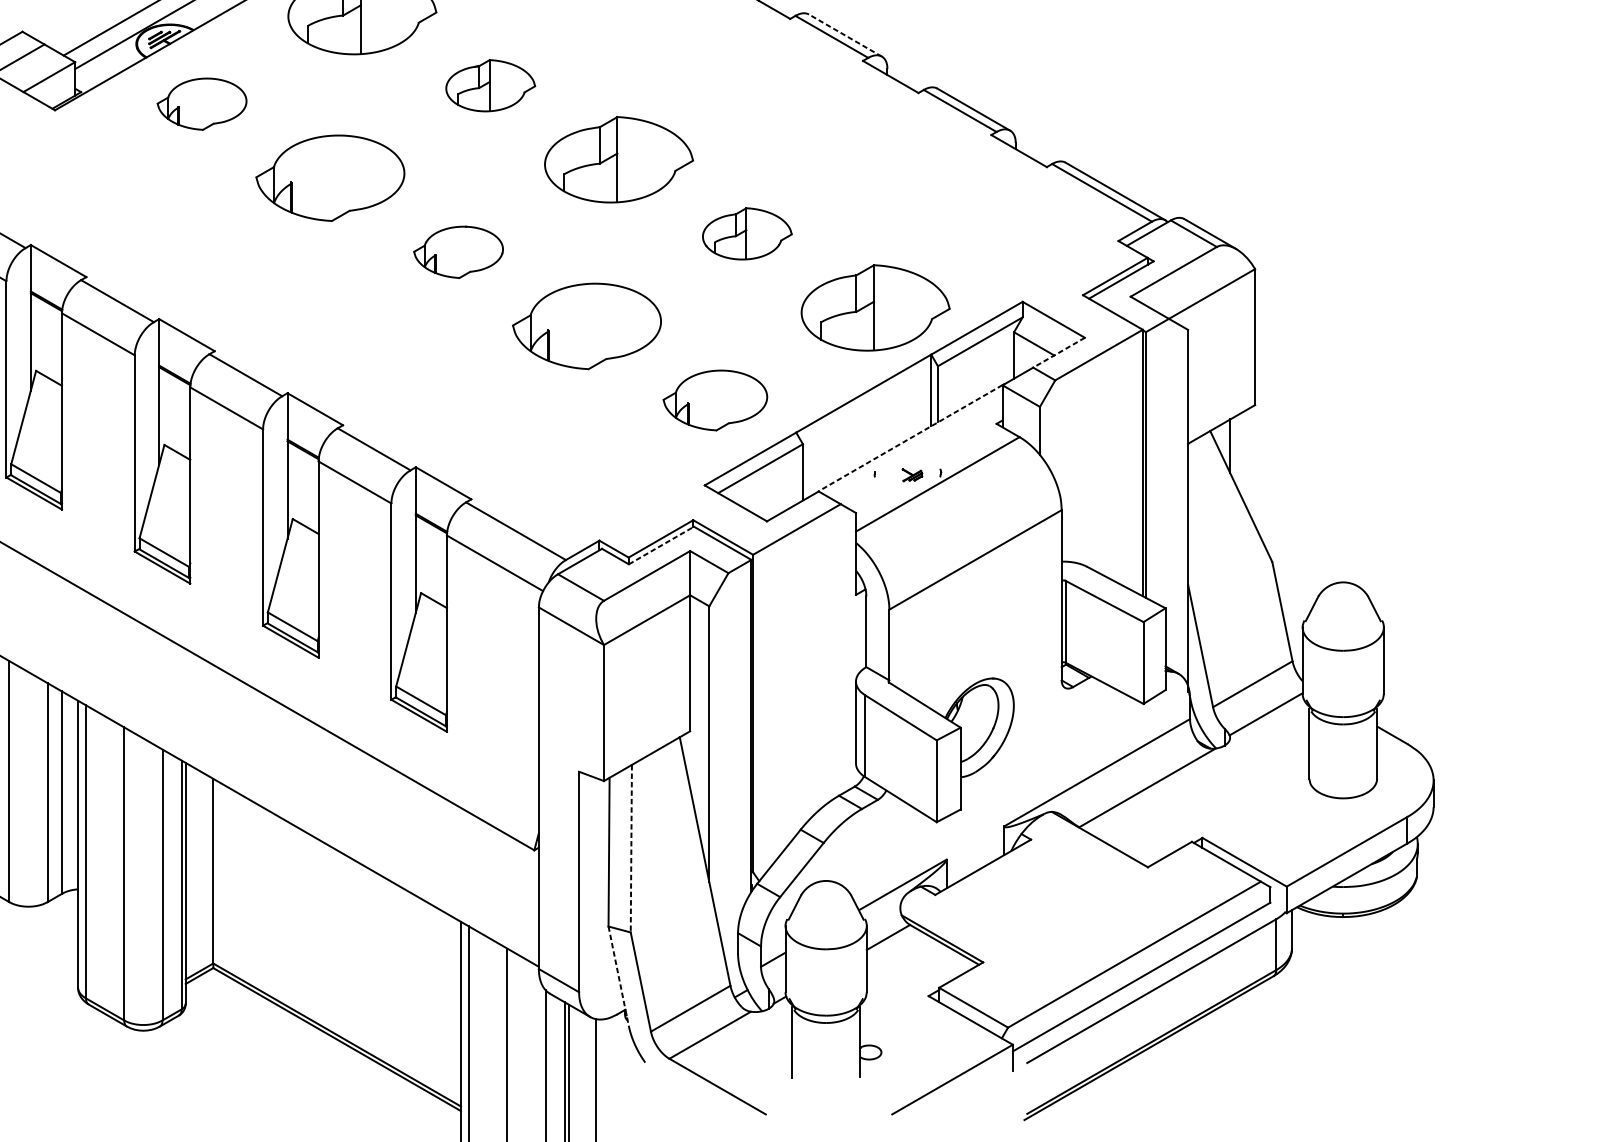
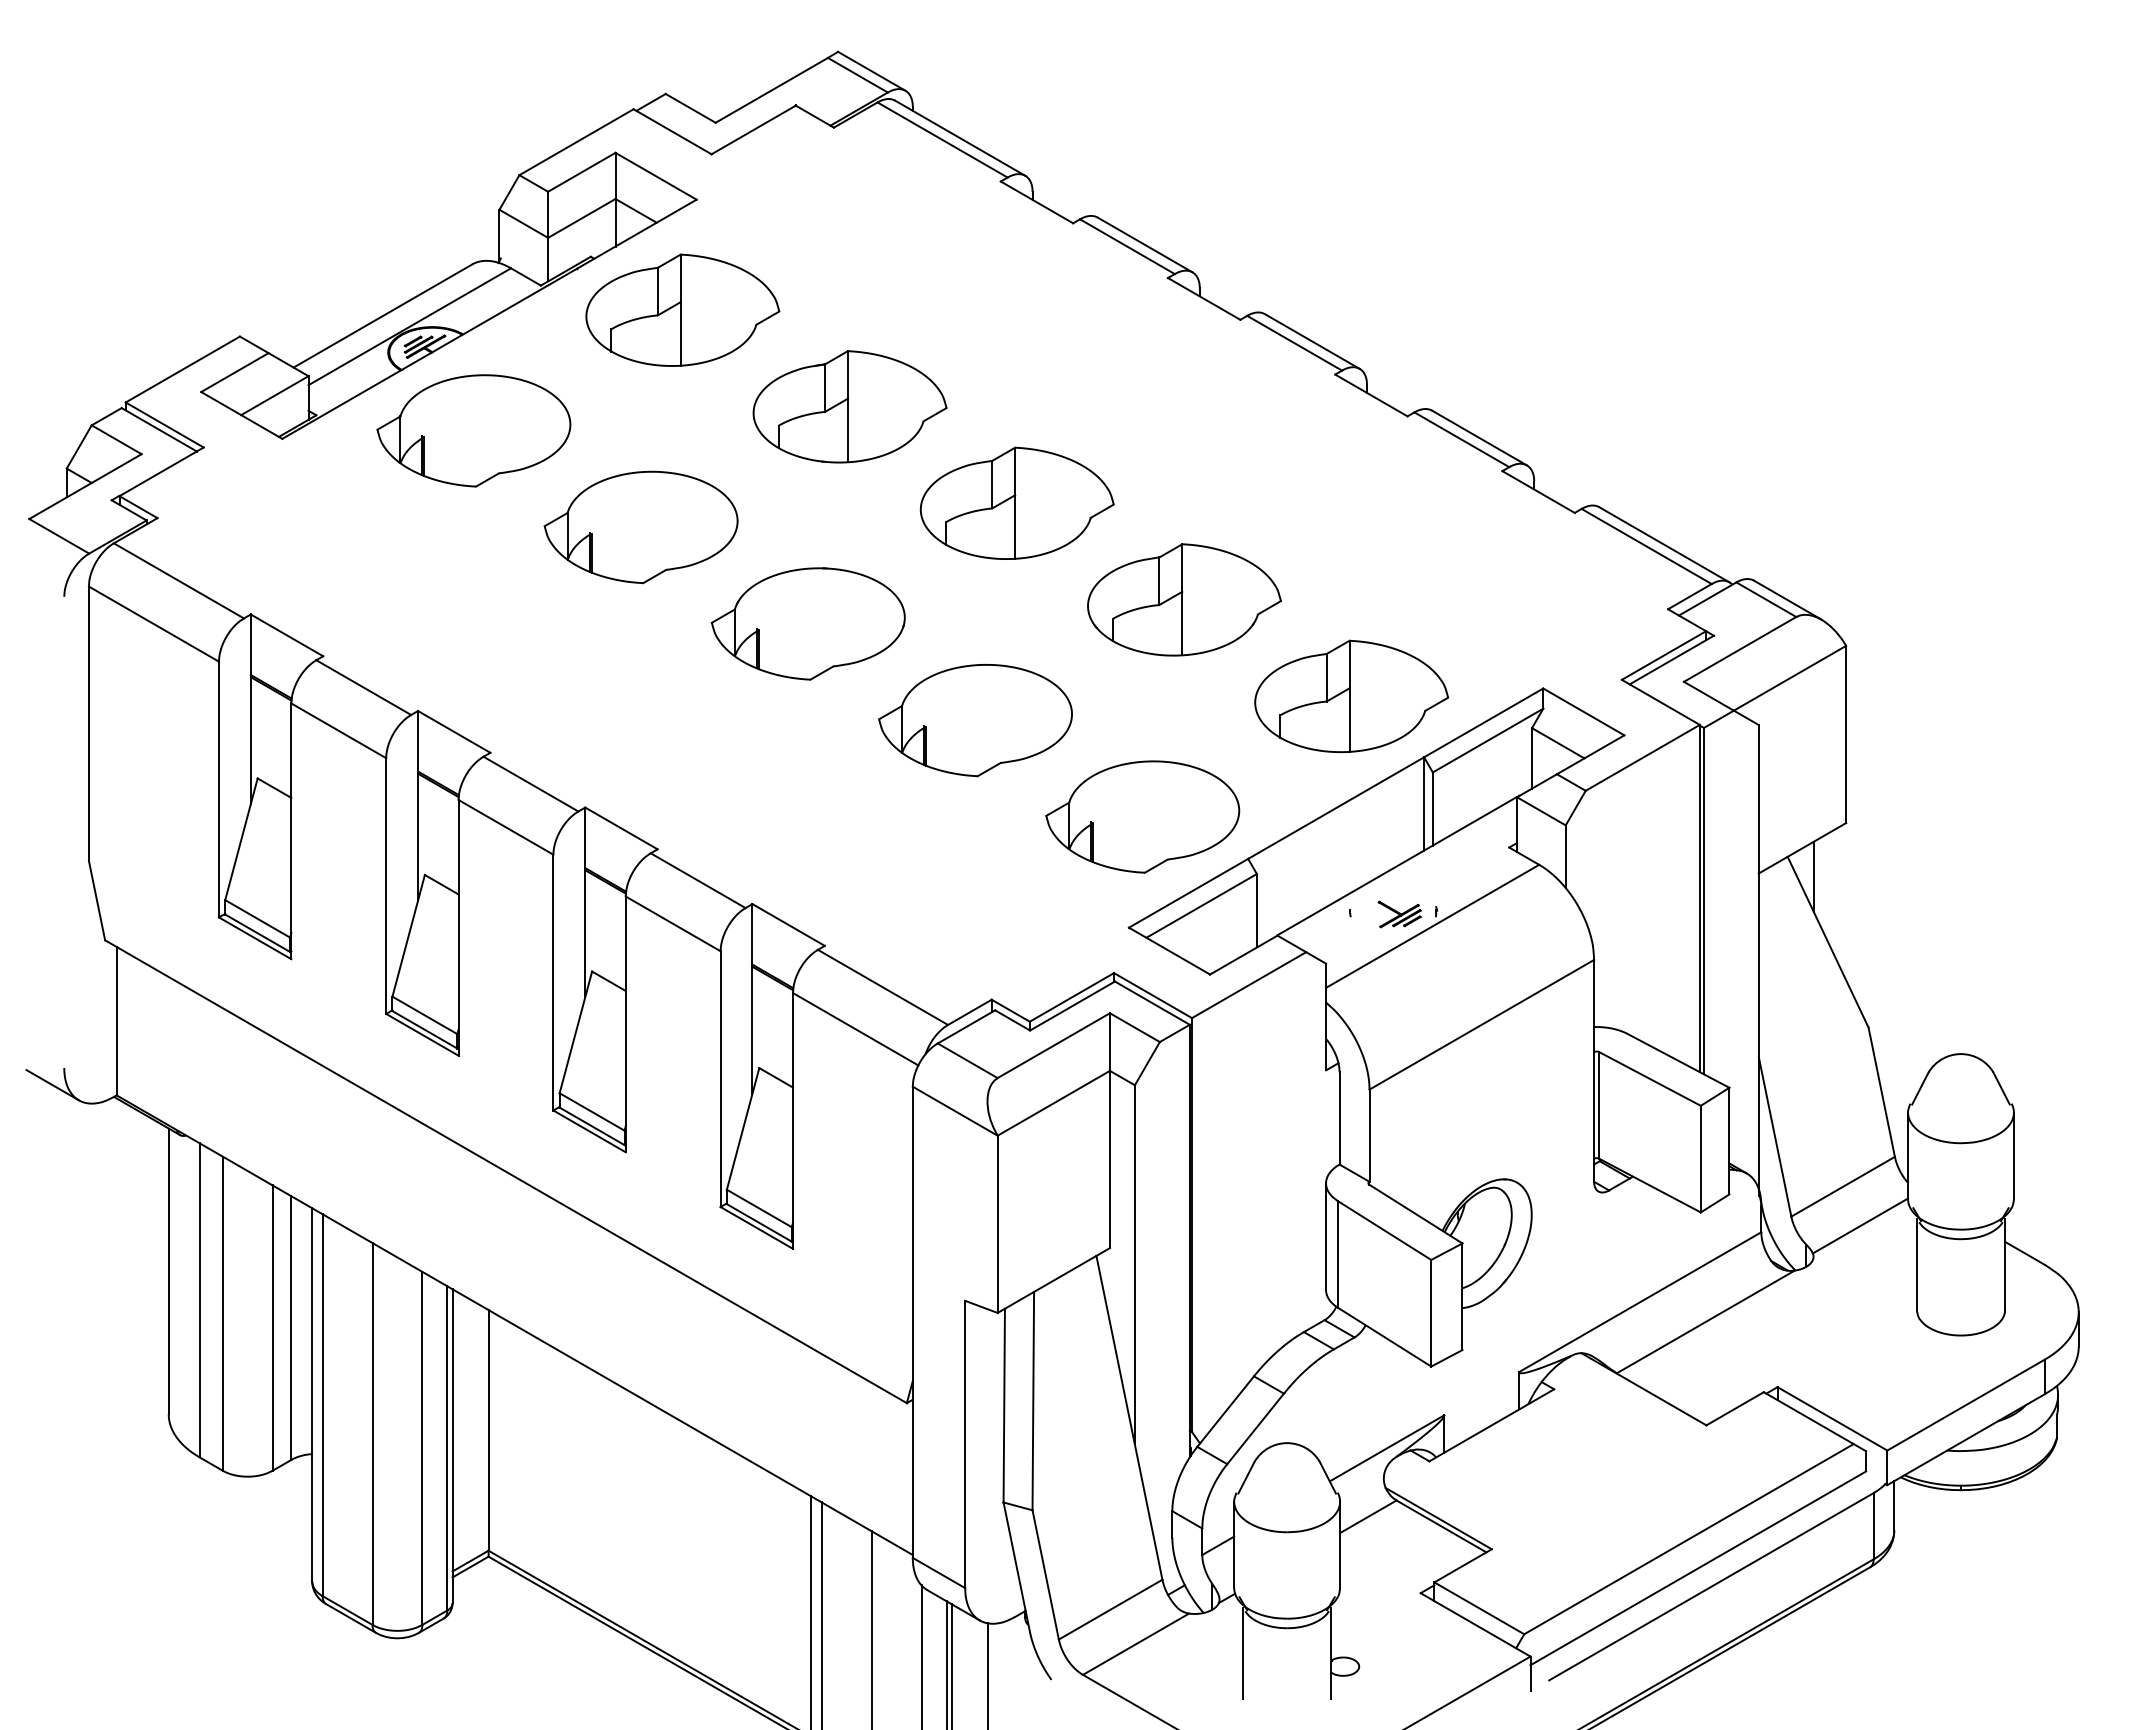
line: (845, 35) -> (1312, 341), dashed -> solid
part: (490, 85) -> (849, 406), size x1.67
part: (201, 103) -> (473, 430), size x1.67
part: (747, 233) -> (1184, 599), size x1.67
part: (458, 251) -> (807, 623), size x1.67
line: (1058, 352) -> (1590, 754), dashed -> solid
part: (715, 400) -> (1142, 816), size x1.43
line: (910, 438) -> (1396, 866), dashed -> solid
part: (912, 475) -> (1399, 914), size x1.67
line: (661, 545) -> (1072, 1005), dashed -> solid
line: (631, 849) -> (1033, 1401), dashed -> solid
line: (618, 976) -> (1016, 1567), dashed -> solid

